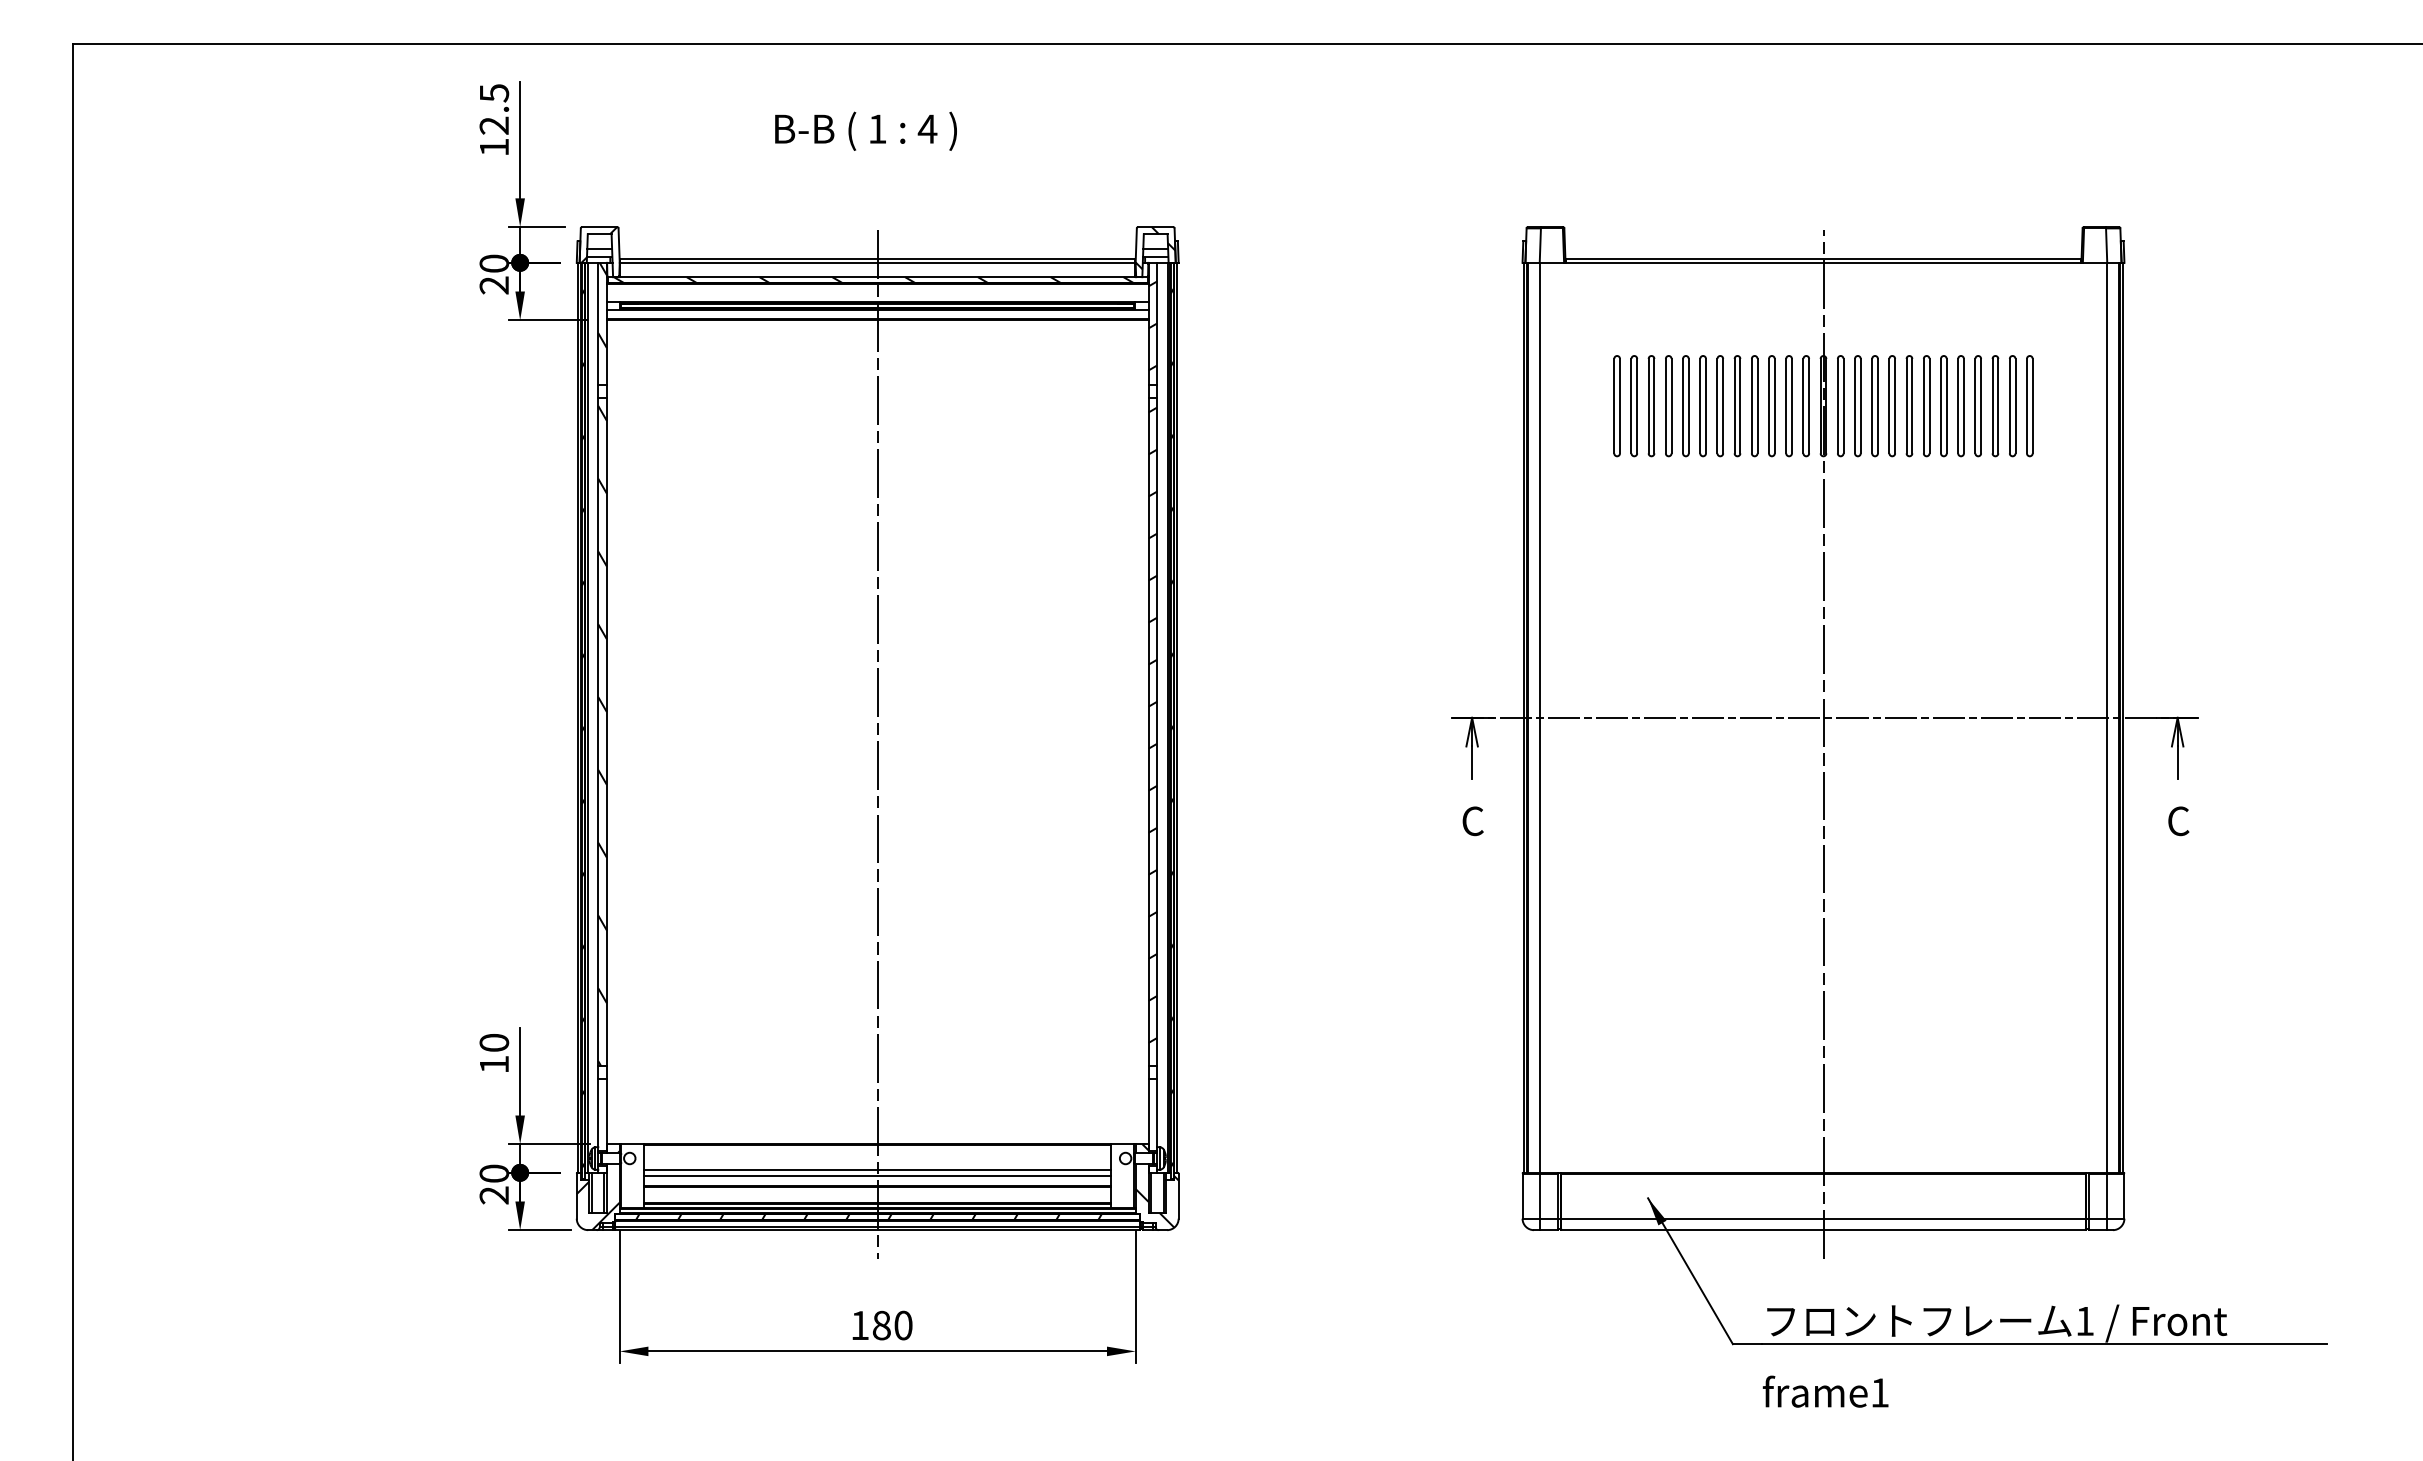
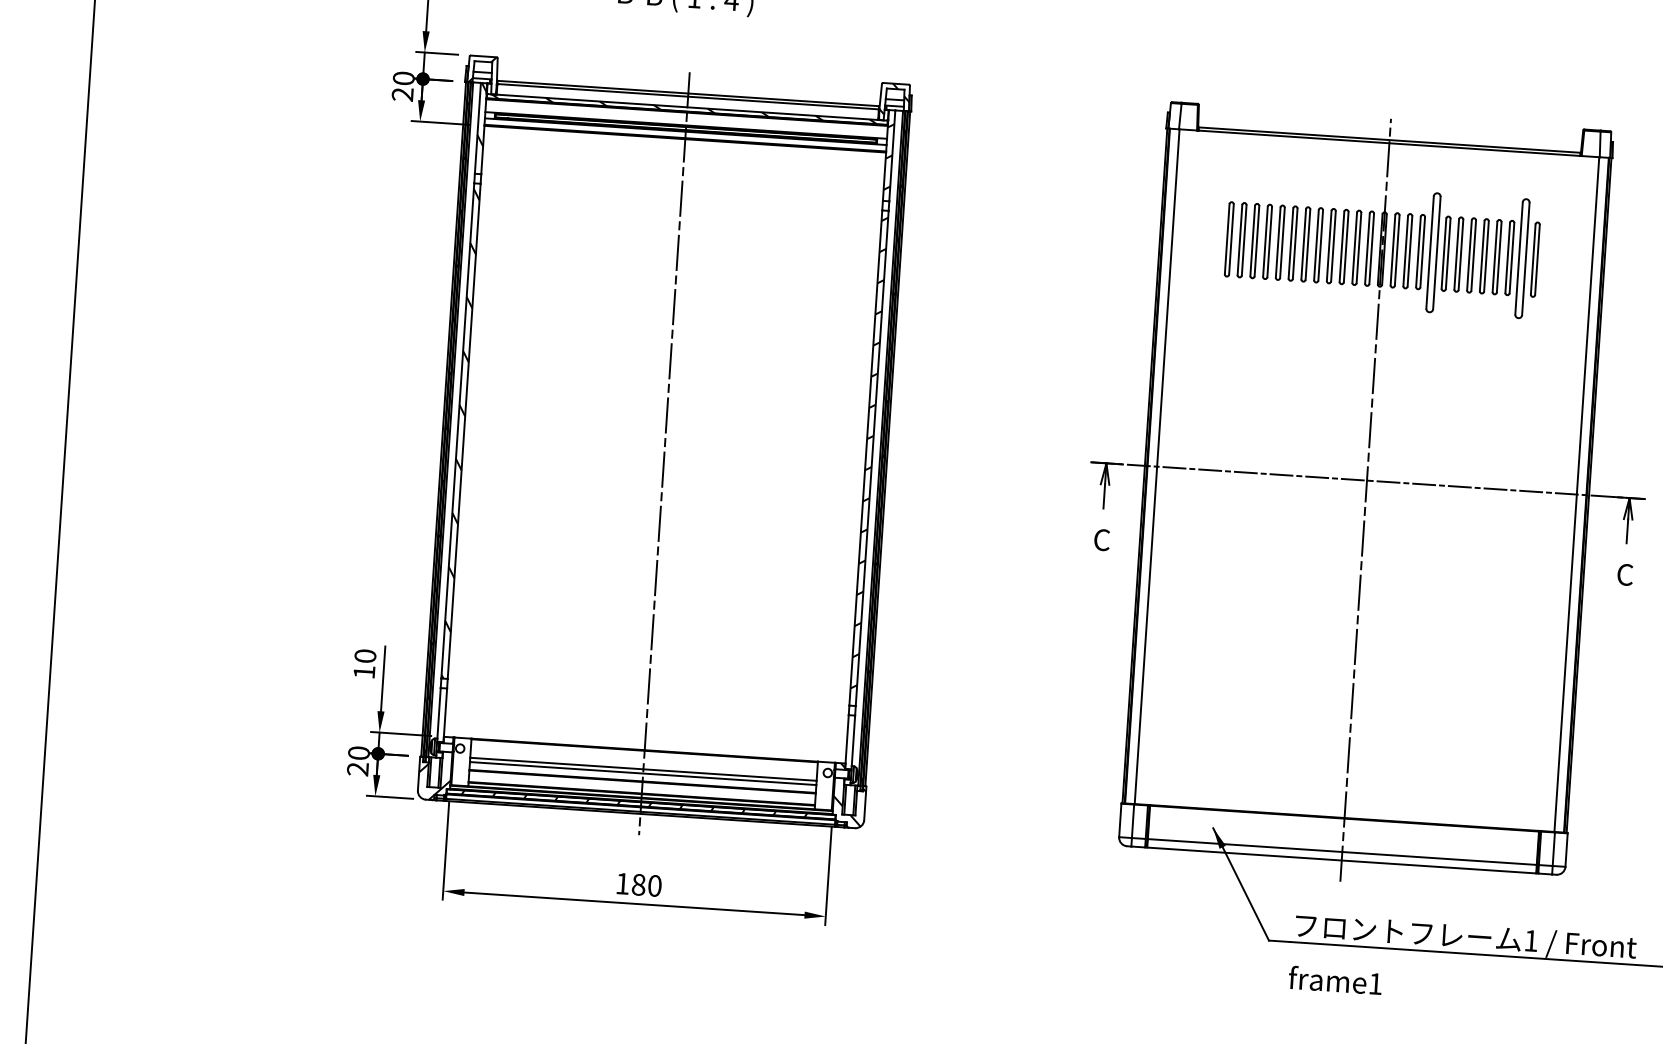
part: (1891, 406) -> (1432, 253), size x1.6
part: (2012, 406) -> (1522, 259), size x1.6

